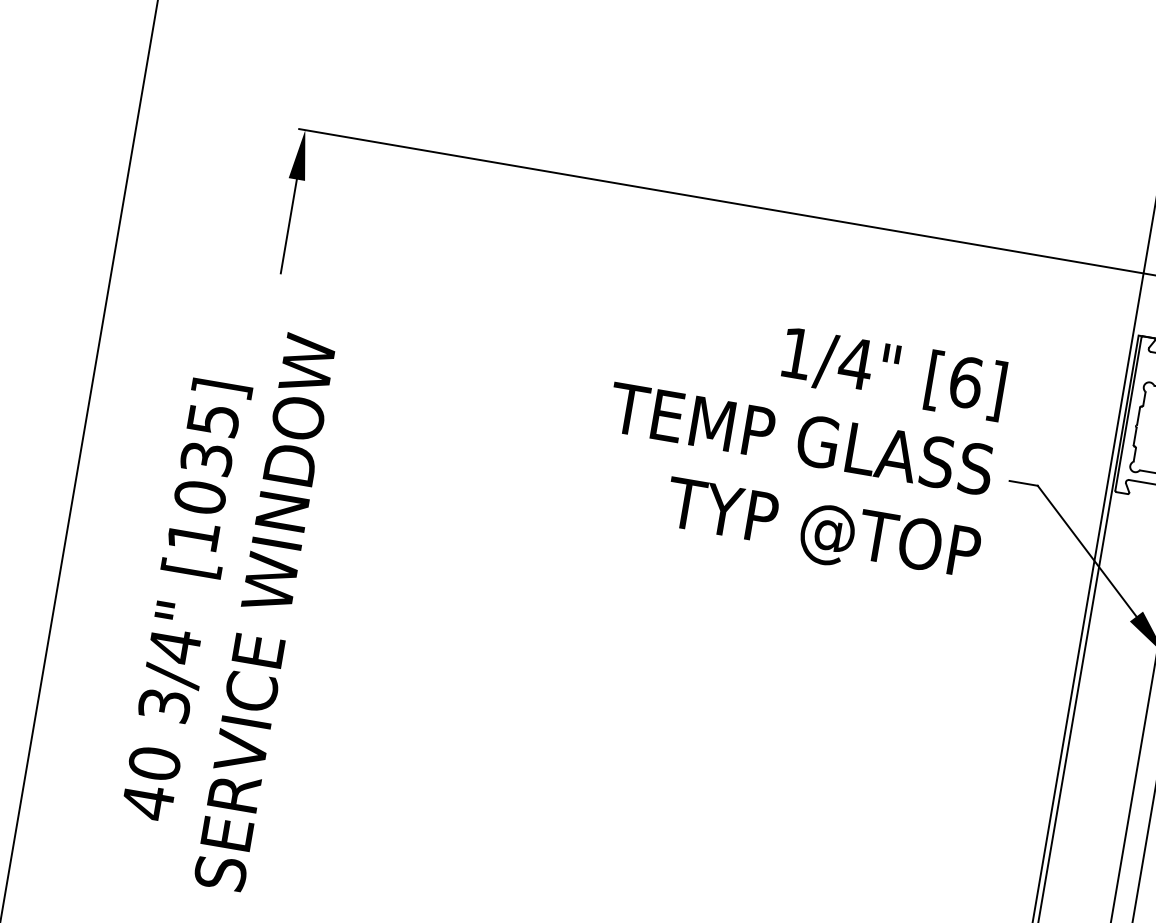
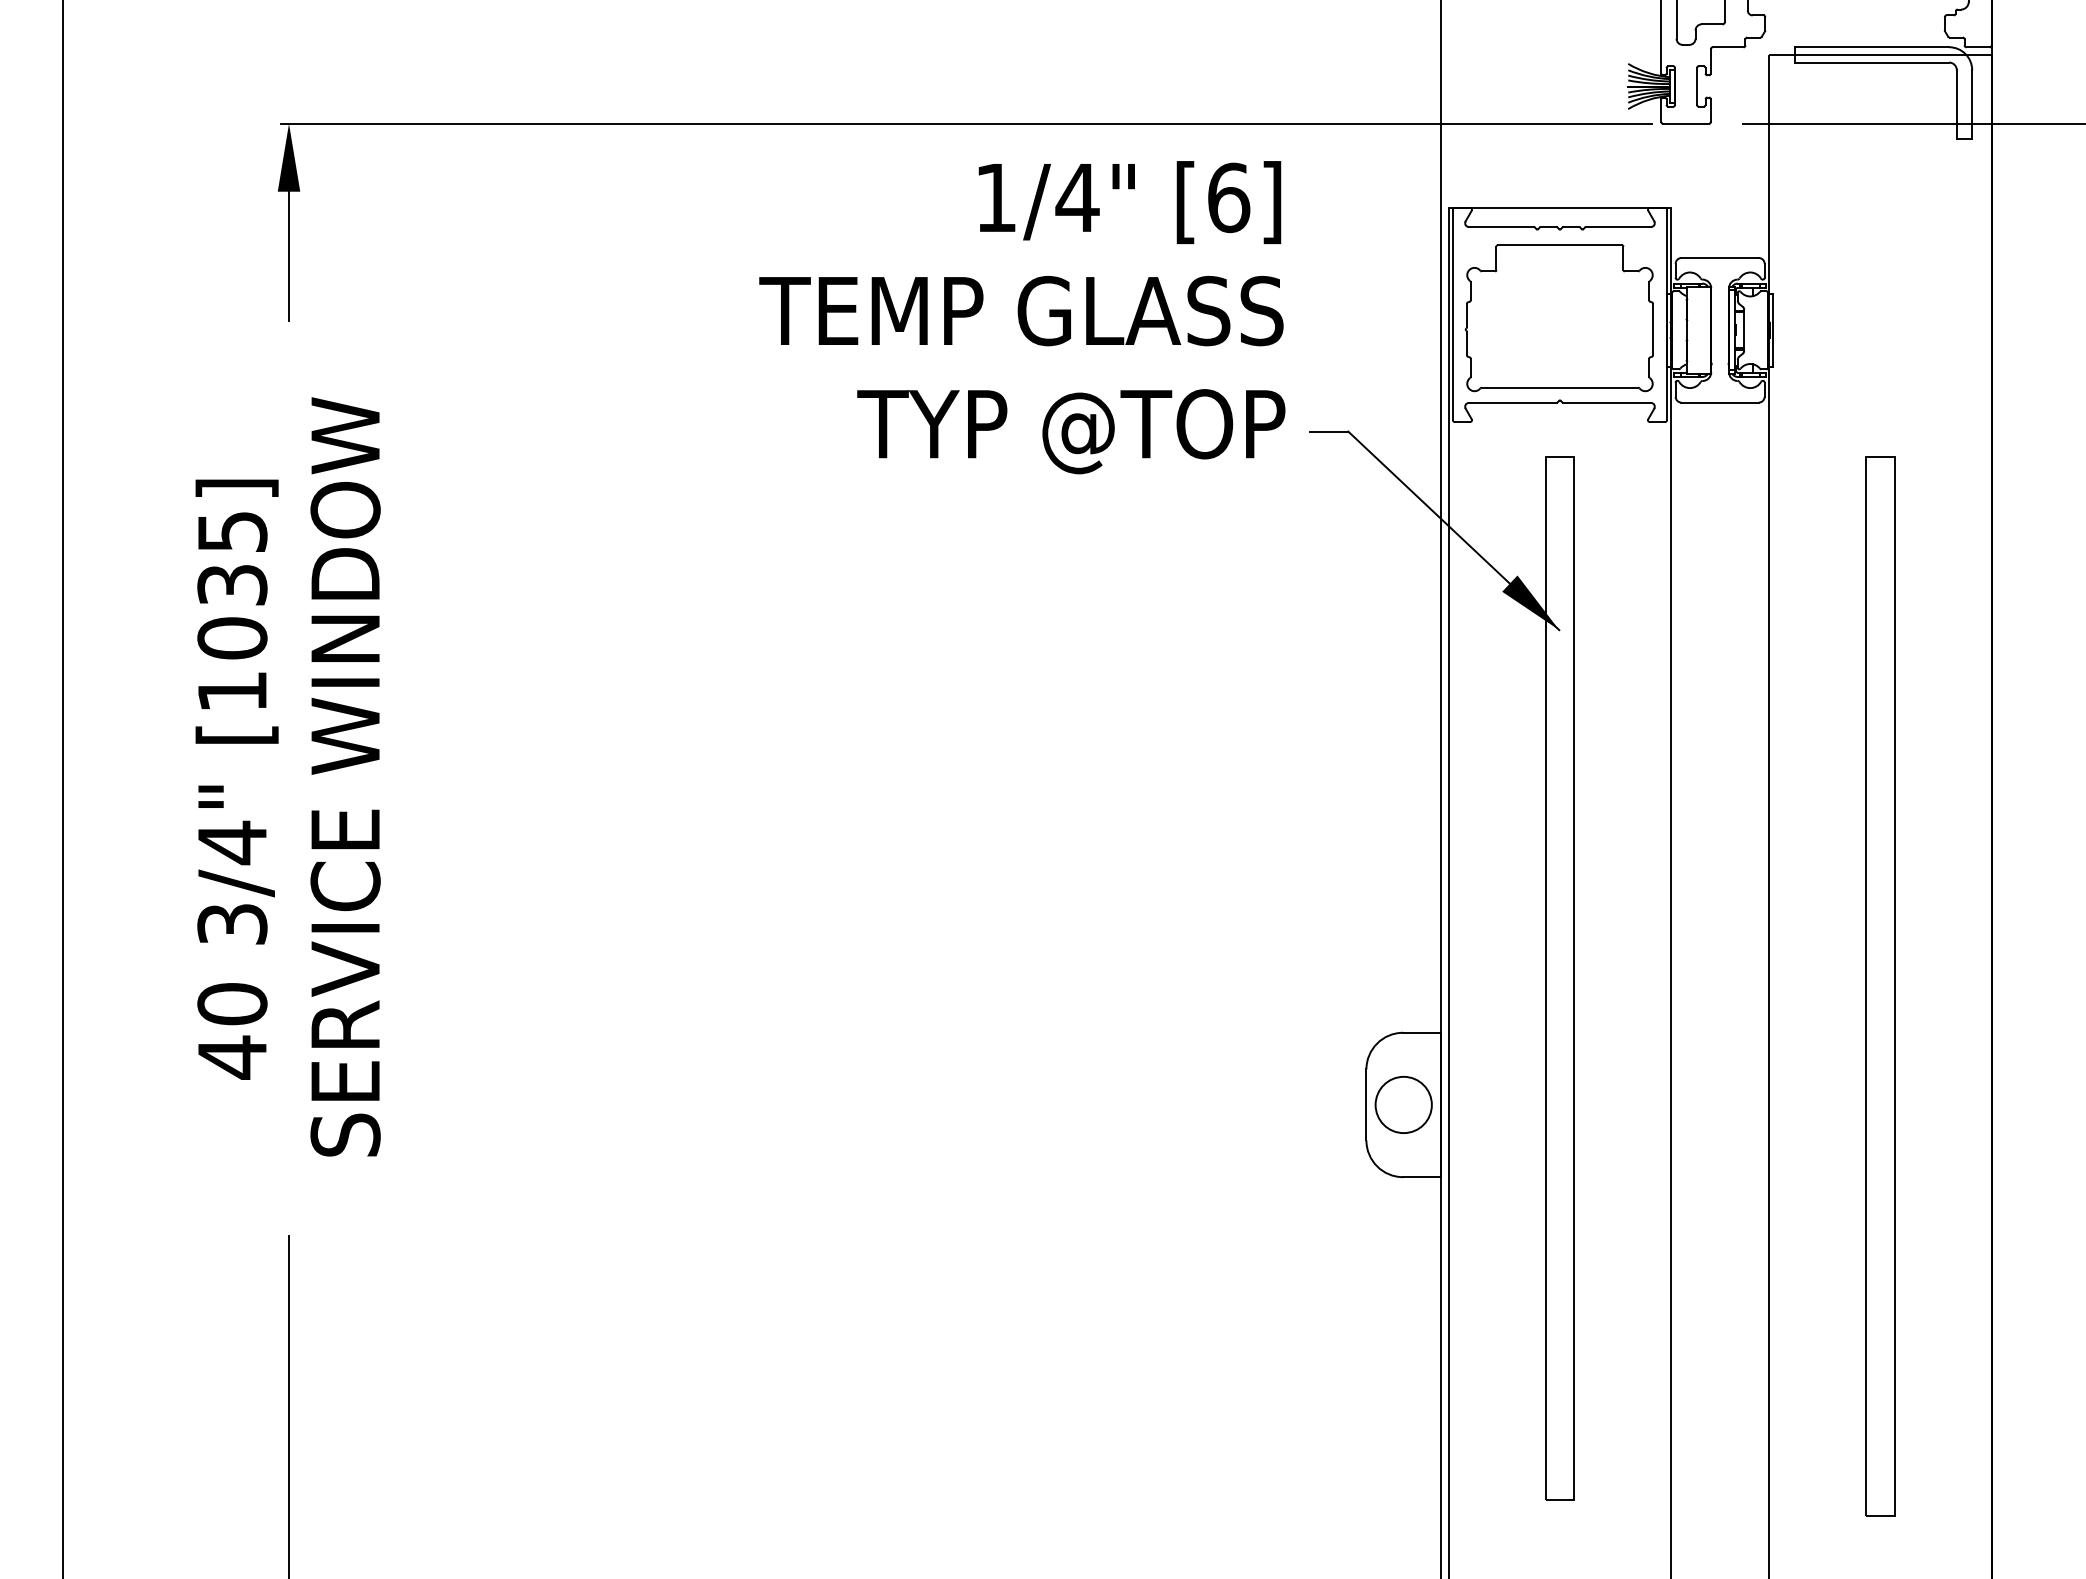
text: (801, 443) -> (1022, 317), moved

